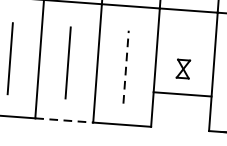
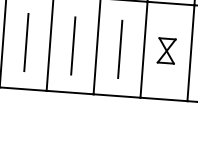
line: (126, 67) -> (120, 49), dashed -> solid
part: (183, 68) -> (166, 50), size x1.67
line: (181, 94) -> (163, 99), moved
line: (64, 120) -> (70, 92), dashed -> solid

